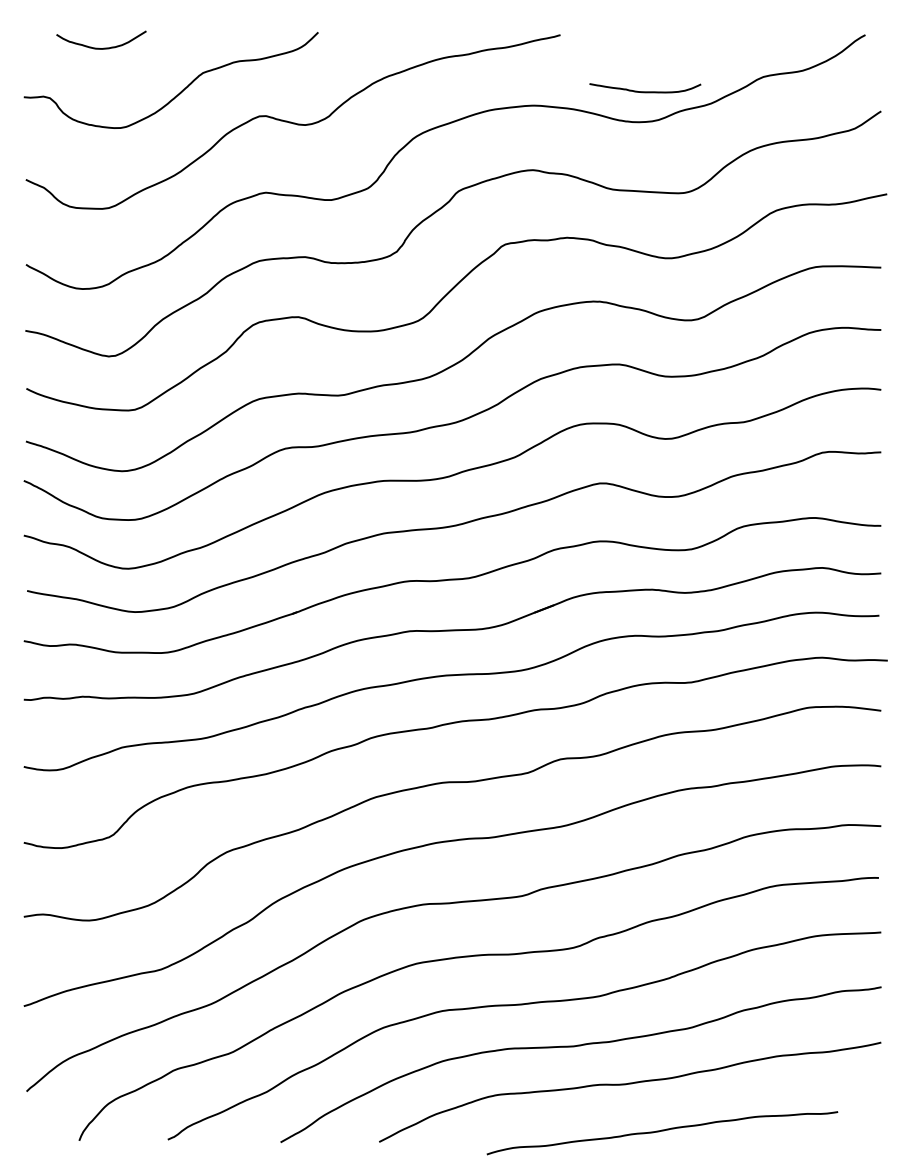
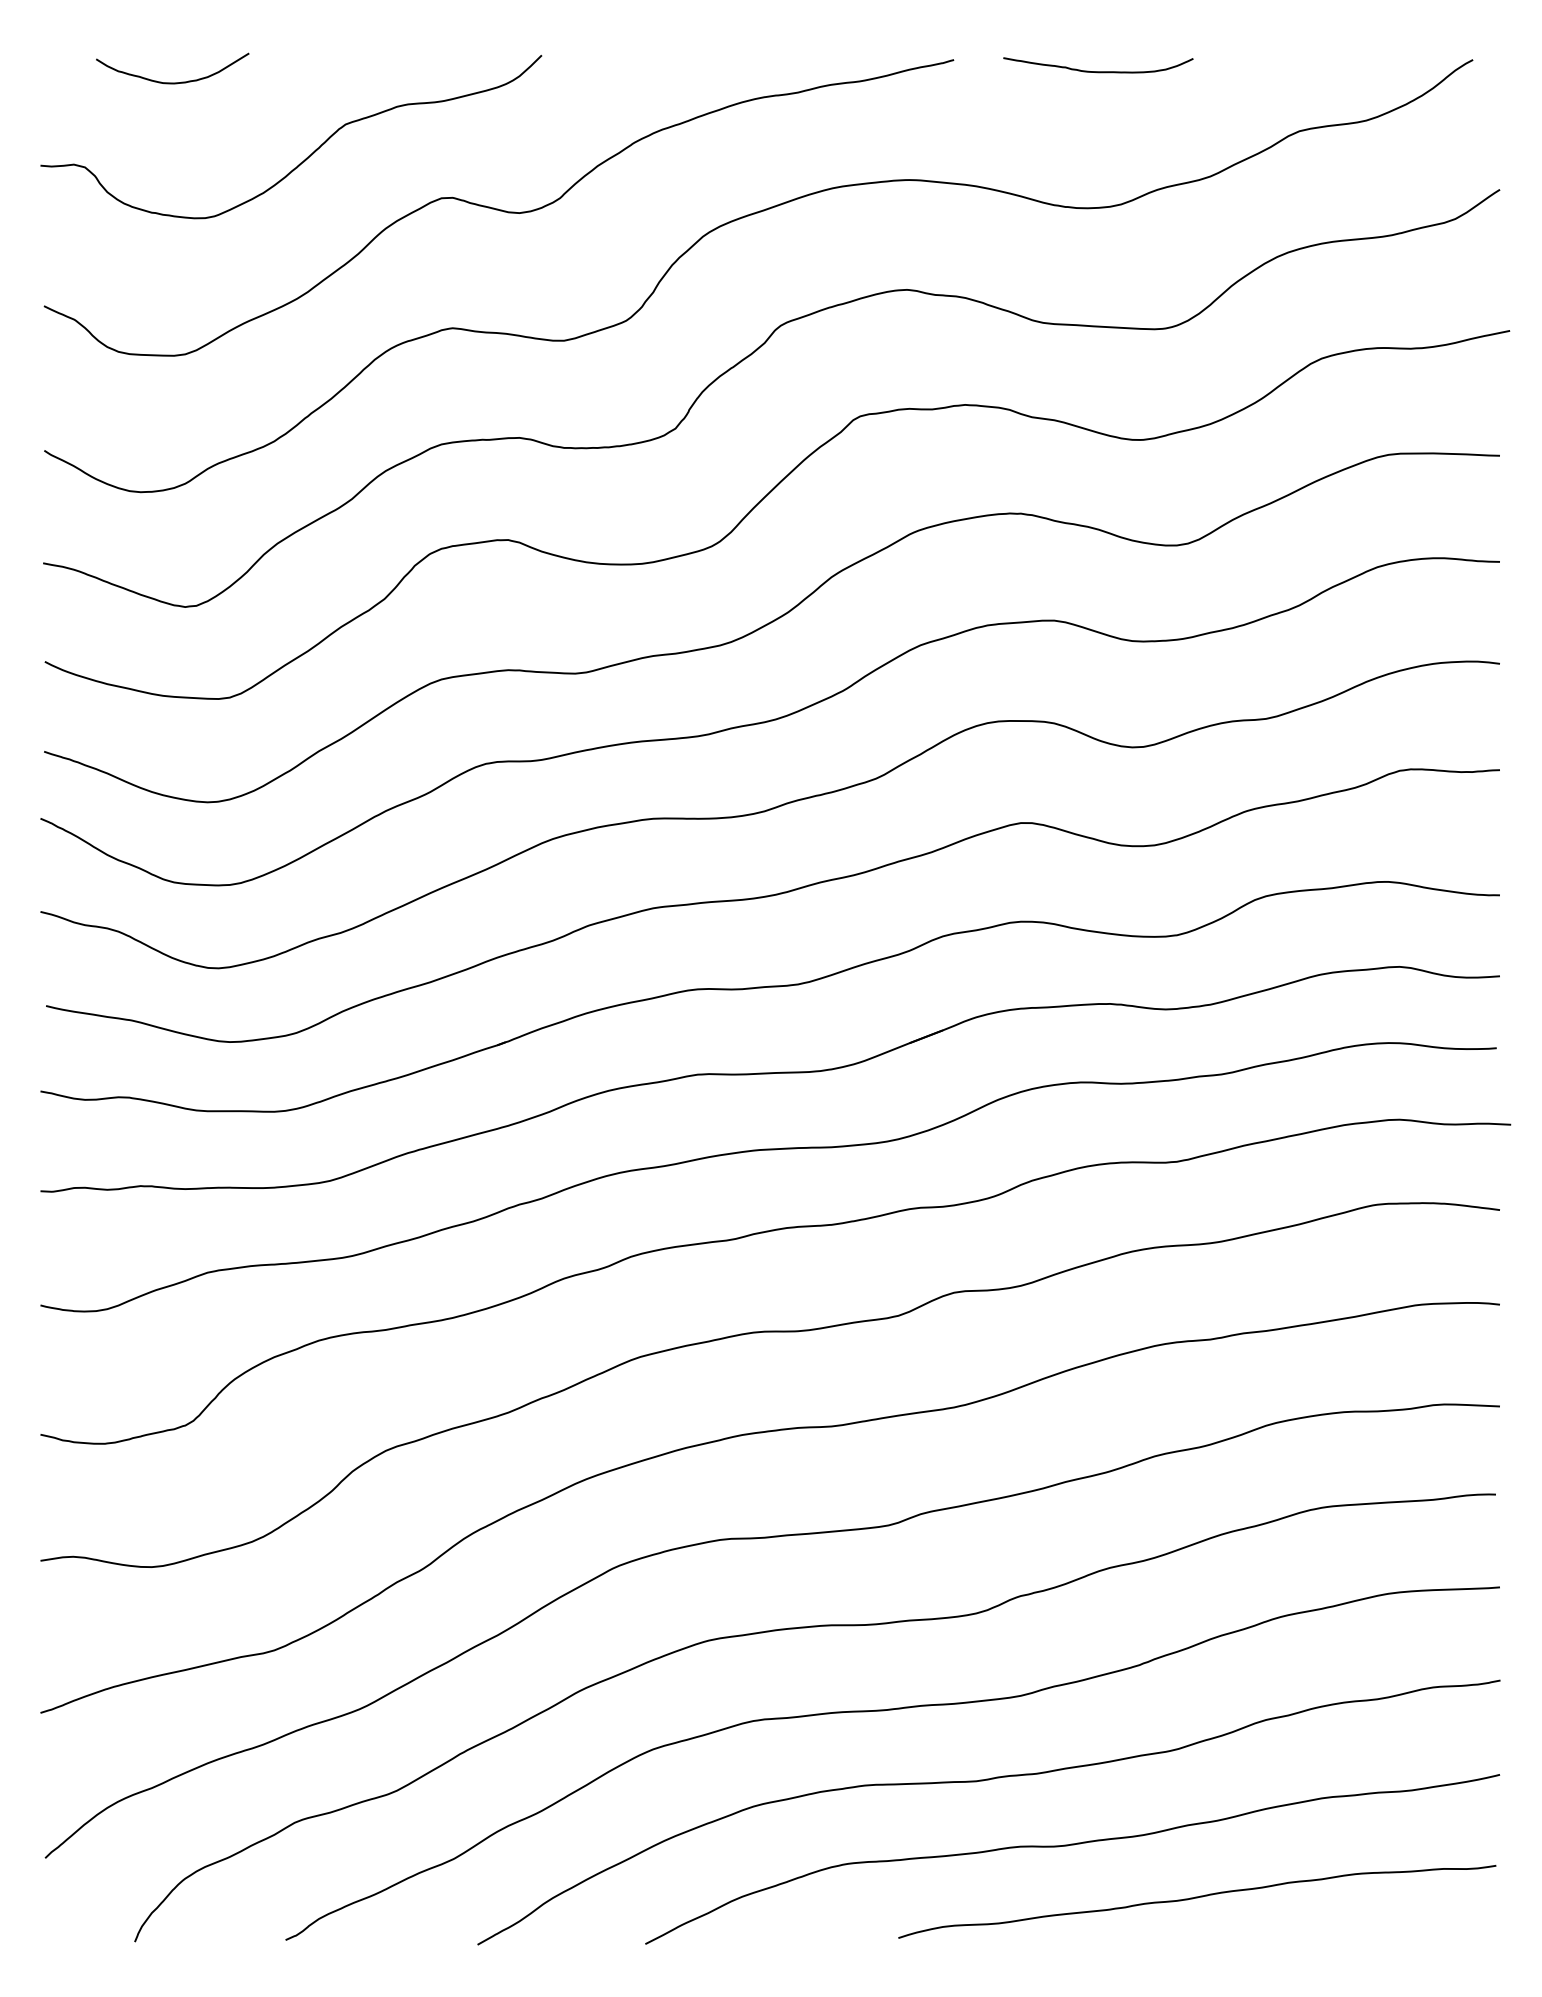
curve: (645, 91) -> (1098, 70), moved
curve: (662, 1131) -> (1197, 1898), moved

